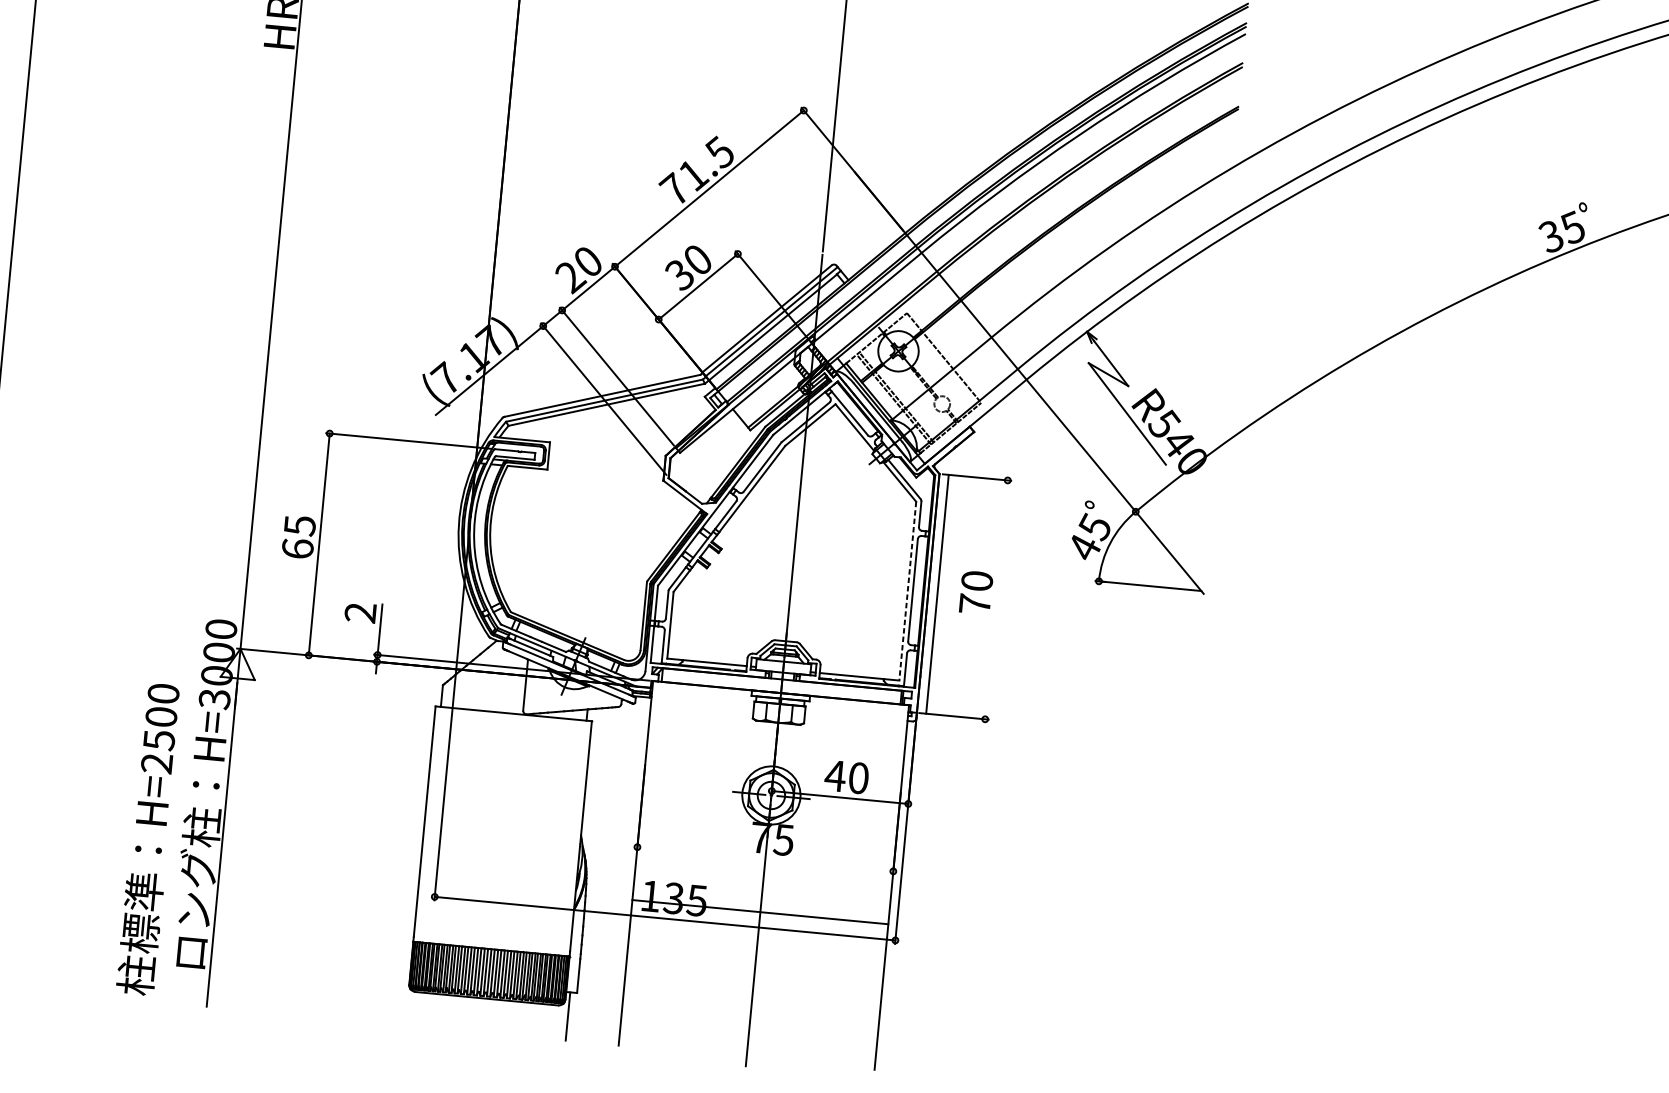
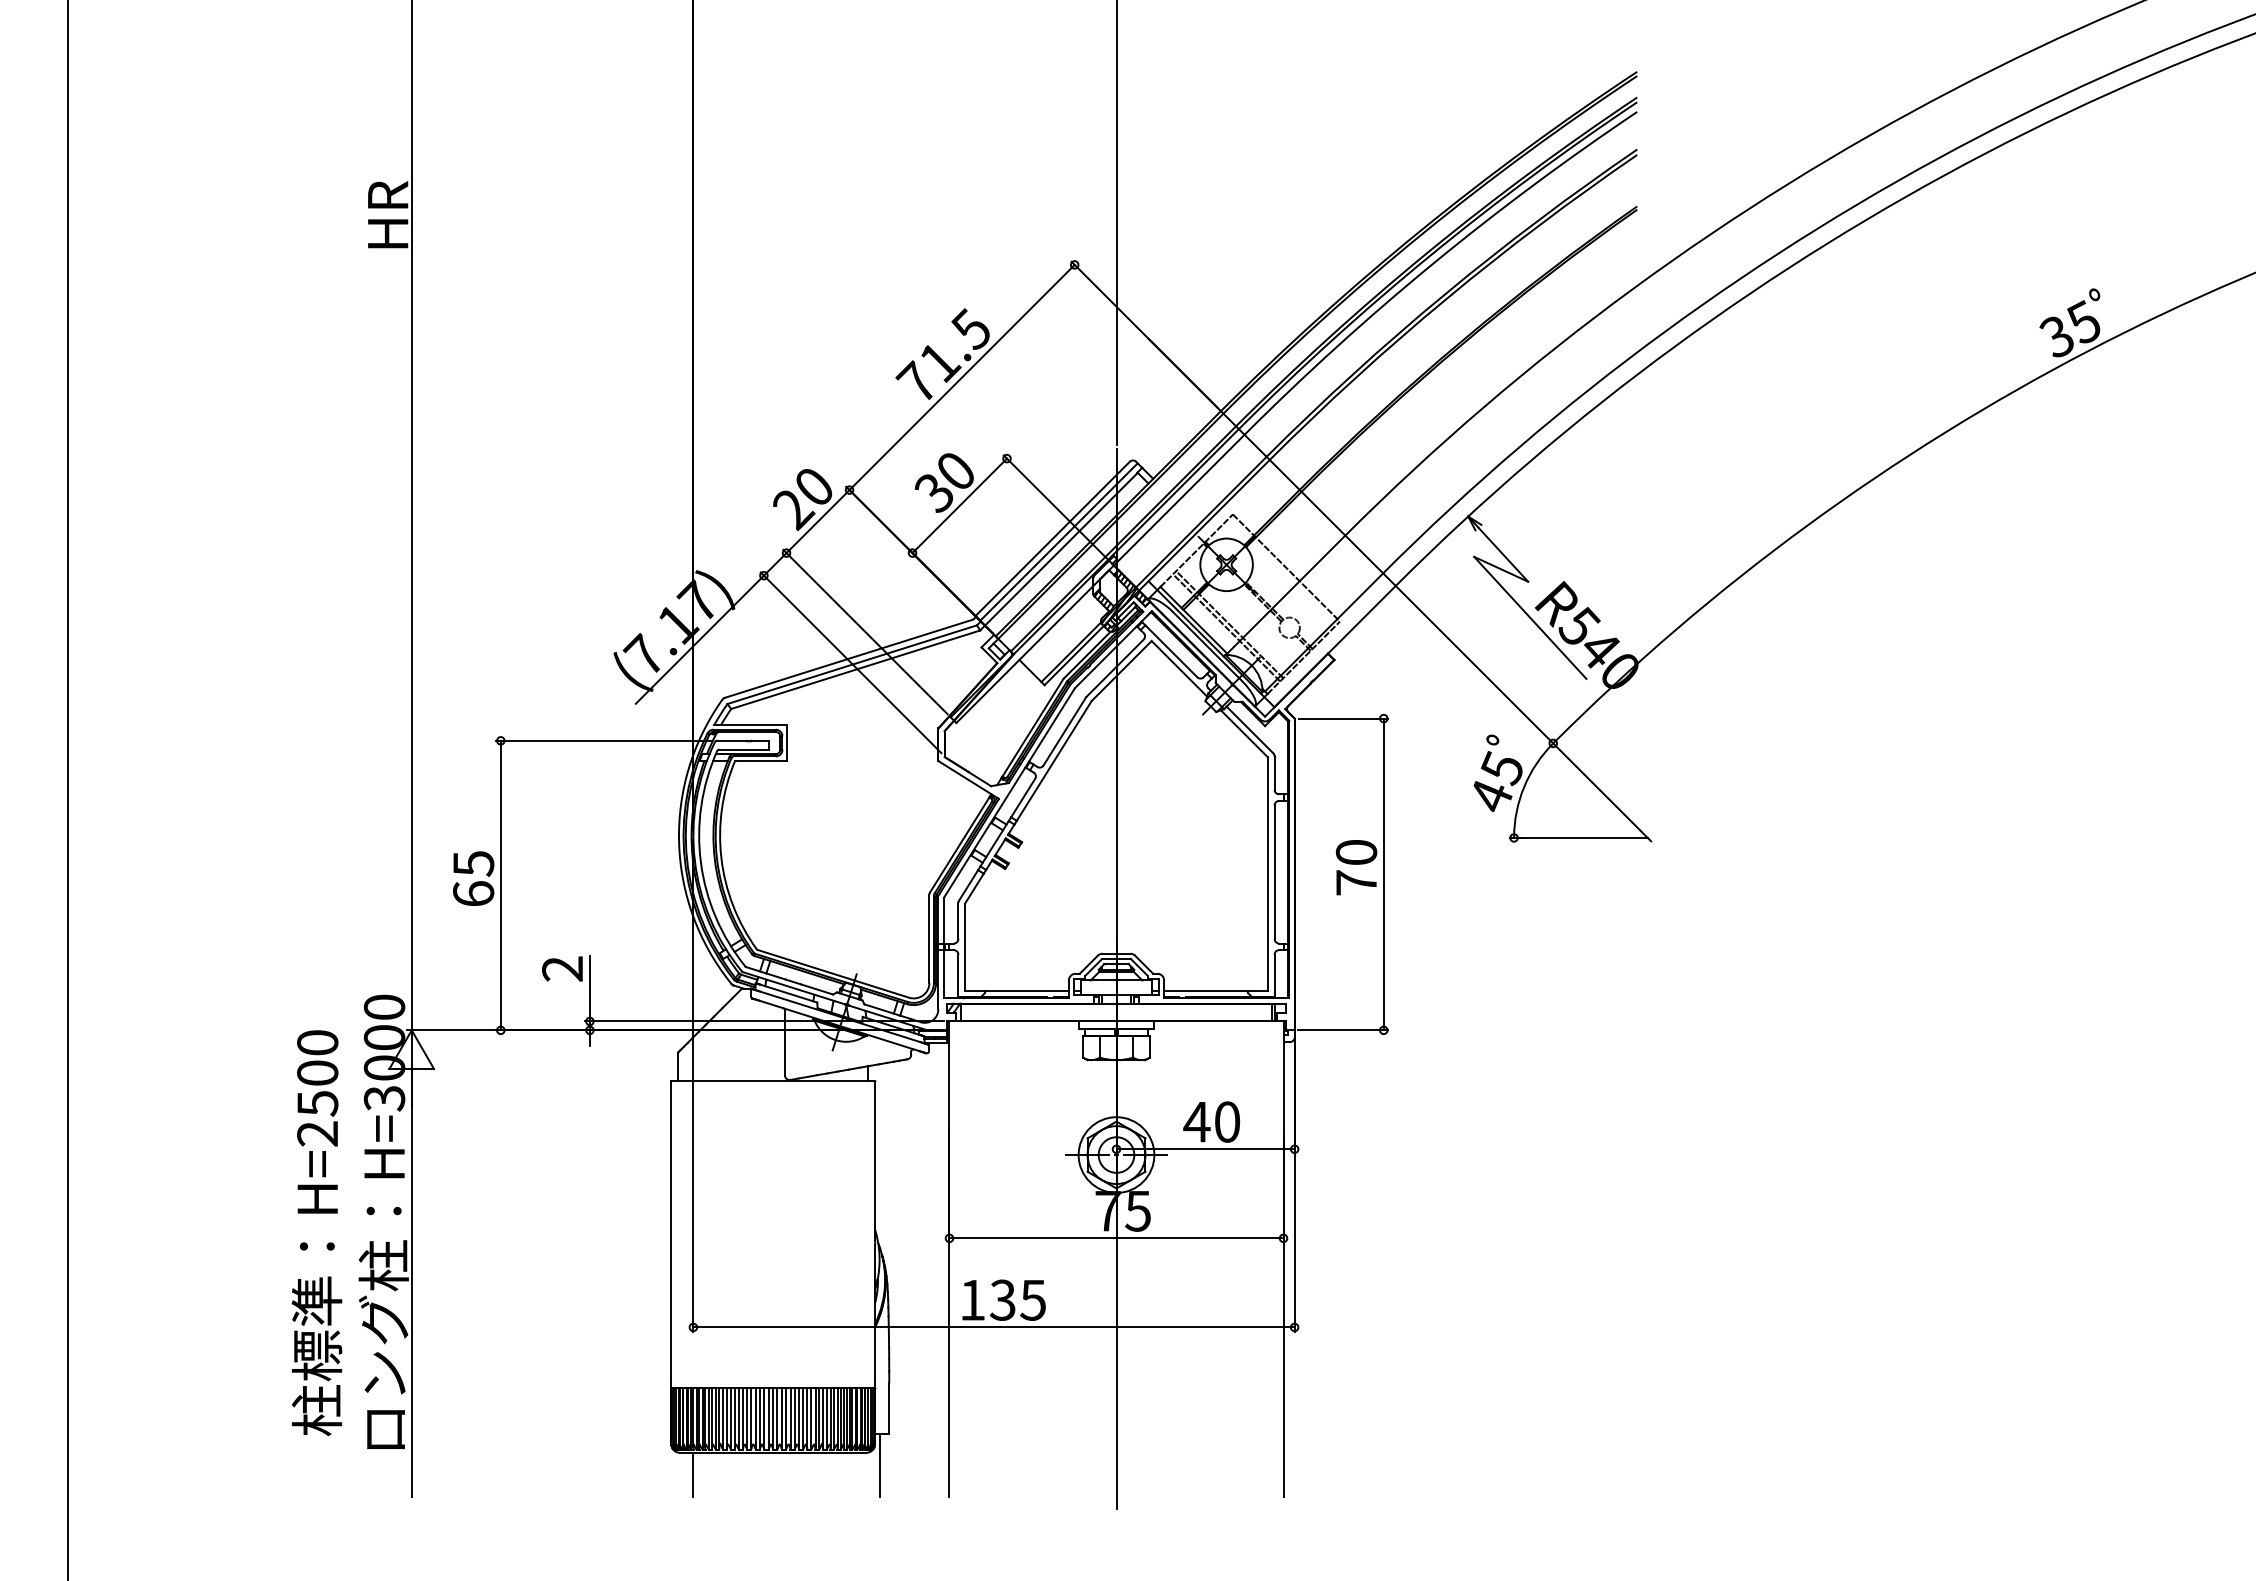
line: (907, 591) -> (1267, 874), dashed -> solid
line: (937, 594) -> (1383, 874), moved
text: (148, 839) -> (316, 1233), moved
line: (760, 912) -> (1116, 1238), moved
line: (424, 1009) -> (693, 1474), added

